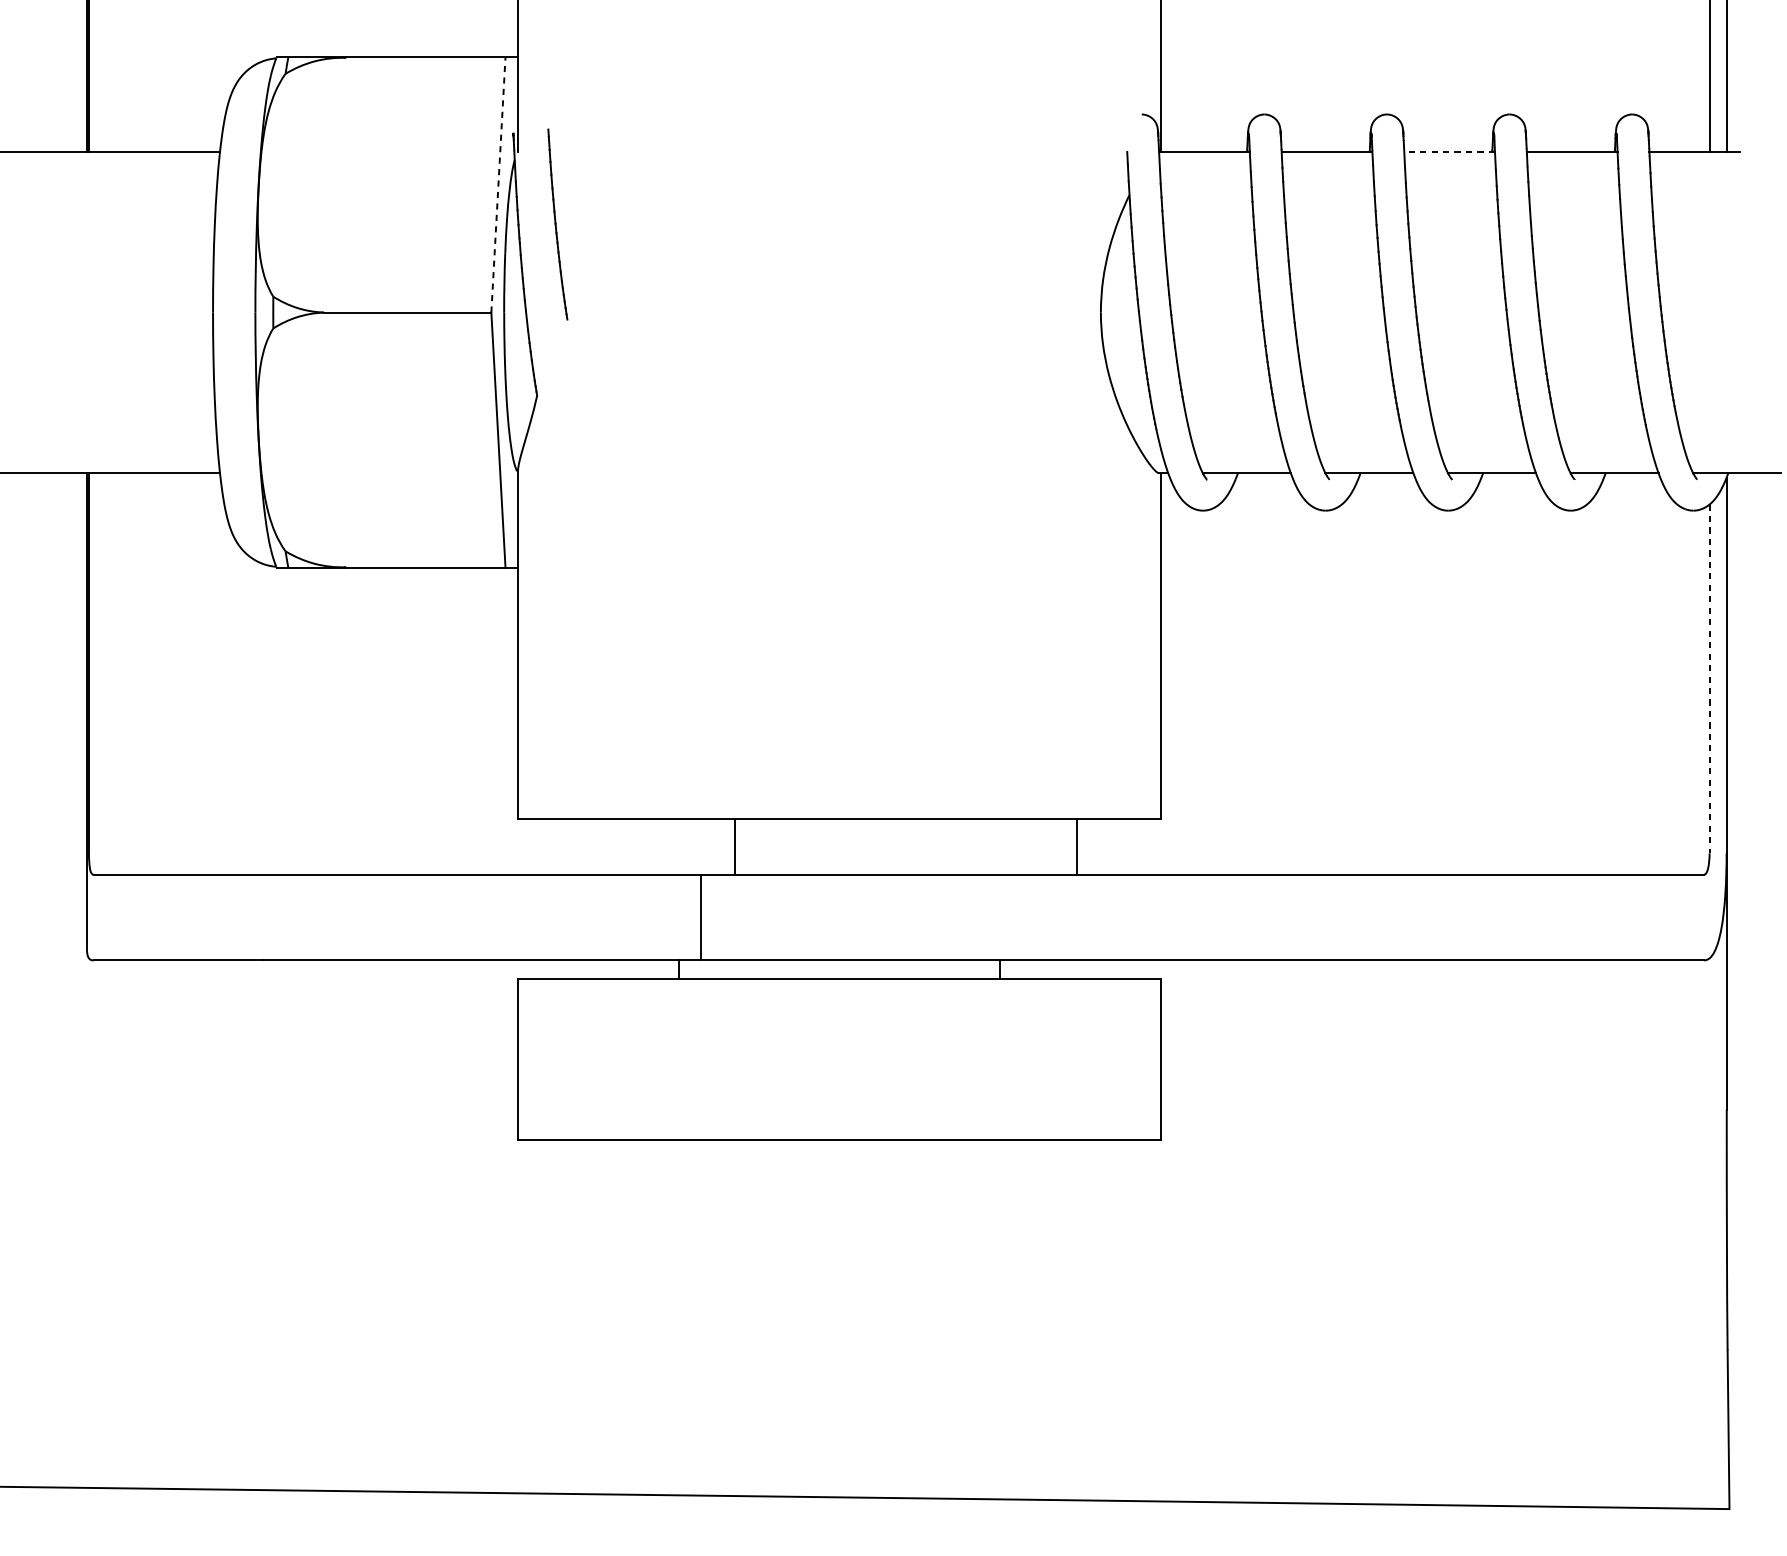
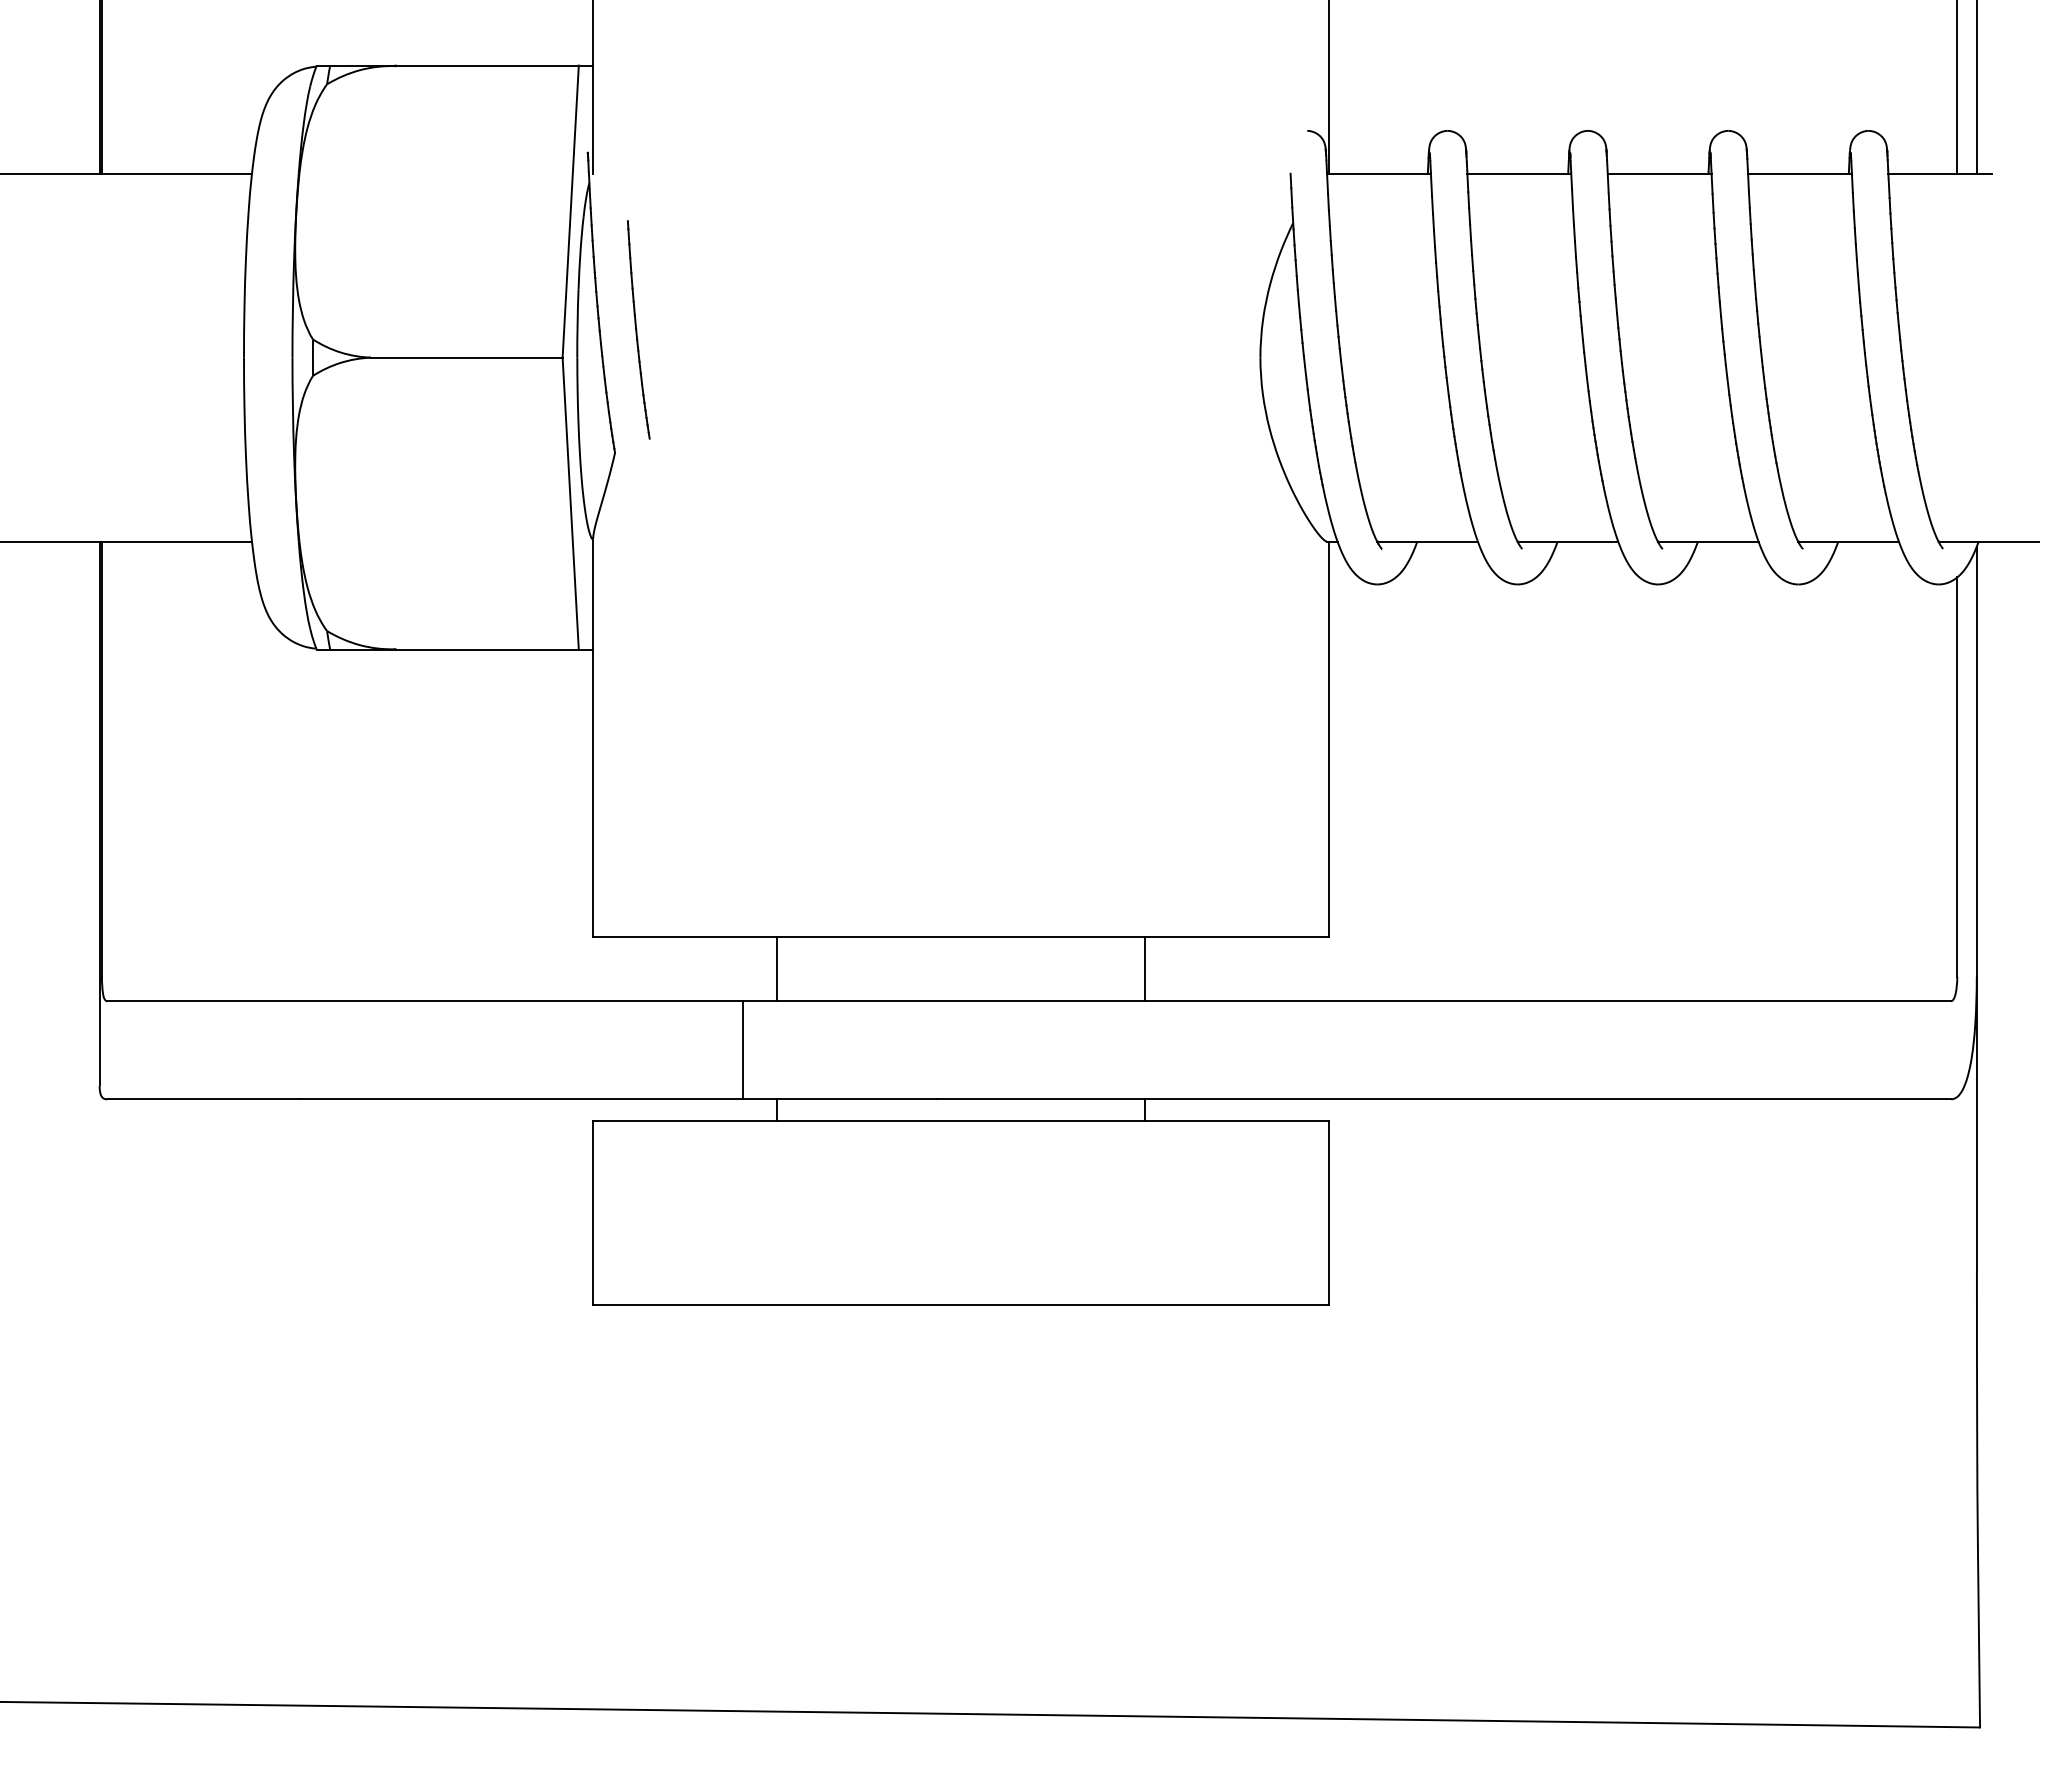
line: (1449, 151) -> (1659, 173), dashed -> solid
line: (498, 184) -> (570, 211), dashed -> solid
part: (557, 224) -> (638, 329), moved
line: (1709, 679) -> (1957, 777), dashed -> solid
line: (734, 846) -> (777, 968), moved
line: (1076, 846) -> (1144, 968), moved
line: (700, 917) -> (743, 1050), moved

